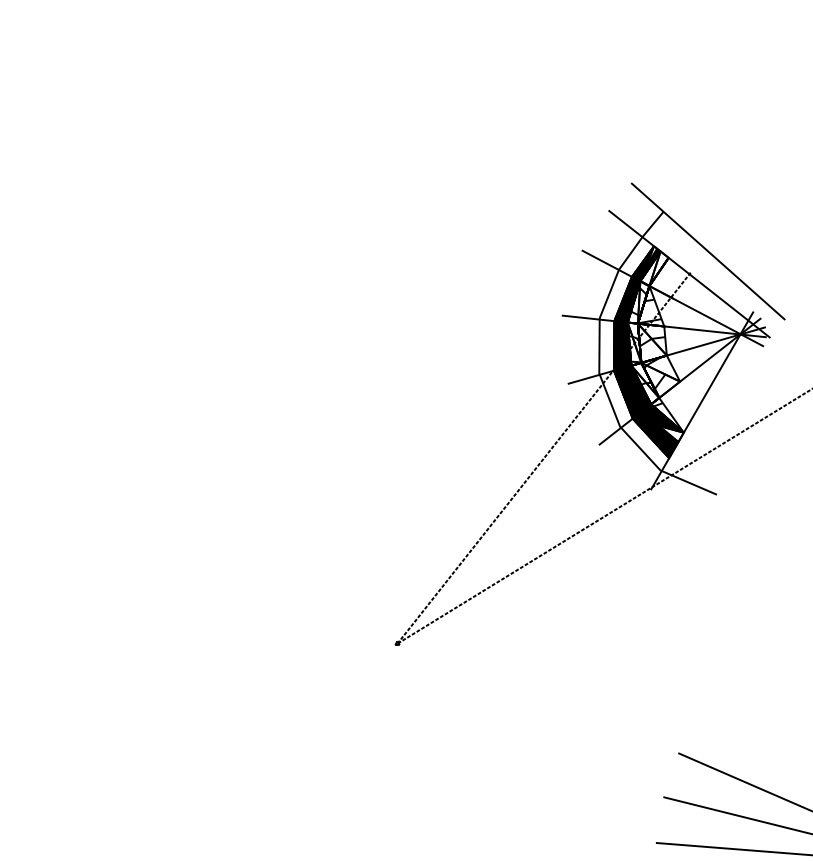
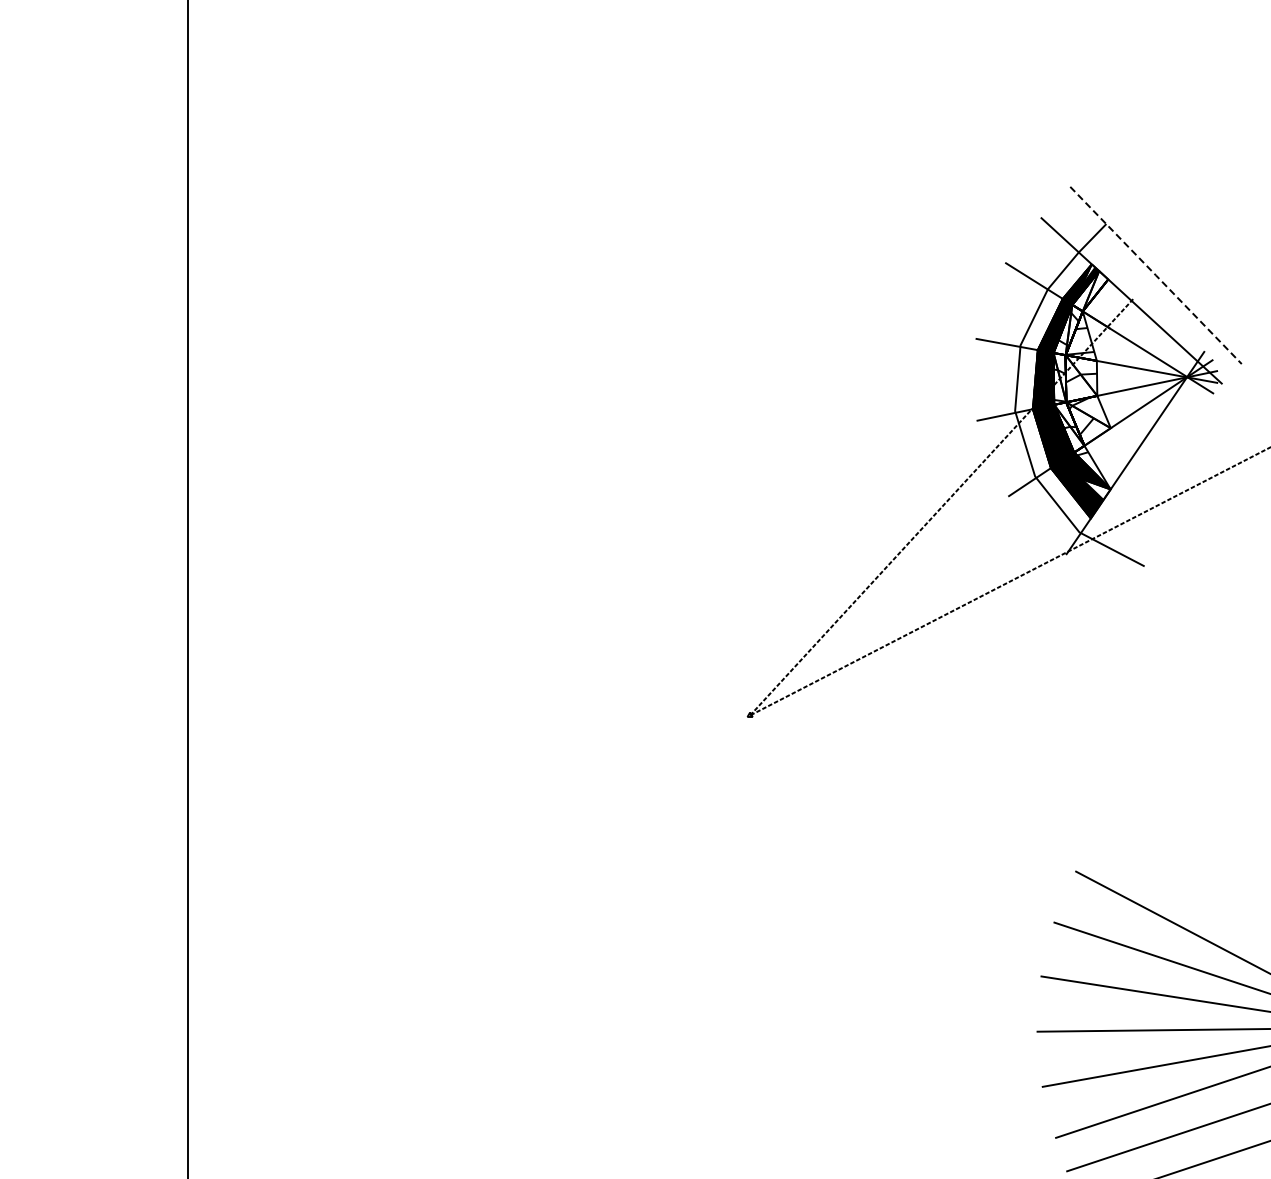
line: (708, 251) -> (1156, 275), solid -> dashed

